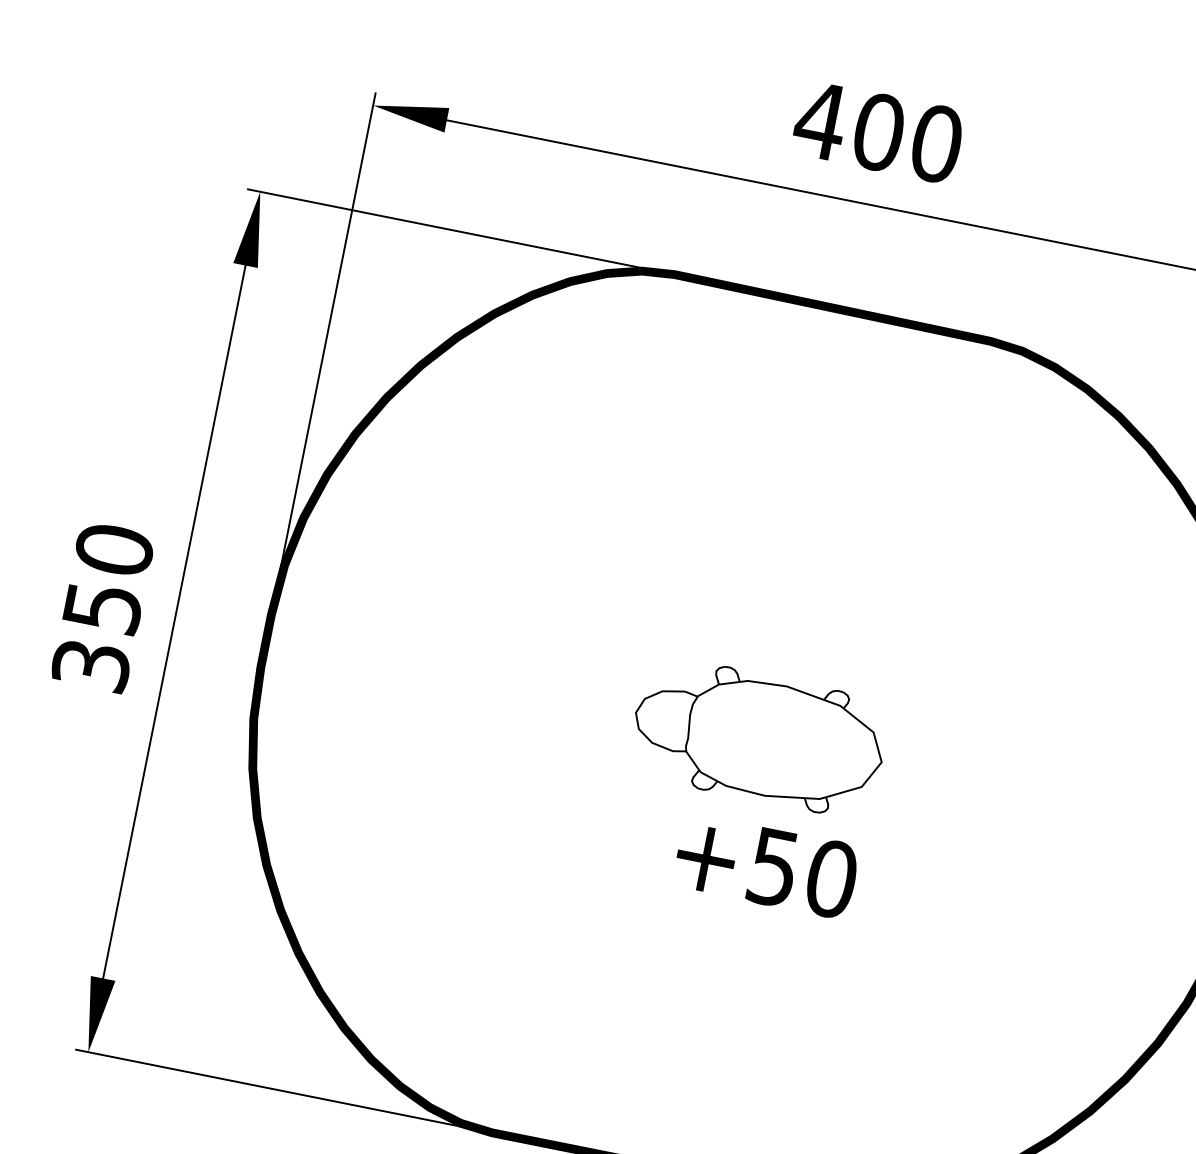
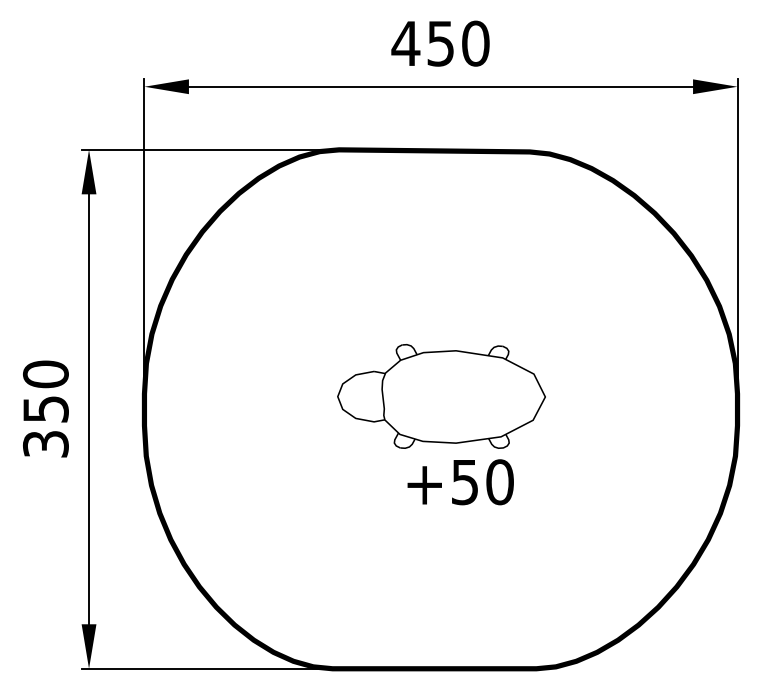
text: (878, 131) -> (440, 43), 400 -> 450
part: (747, 785) -> (440, 437), size x1.4

